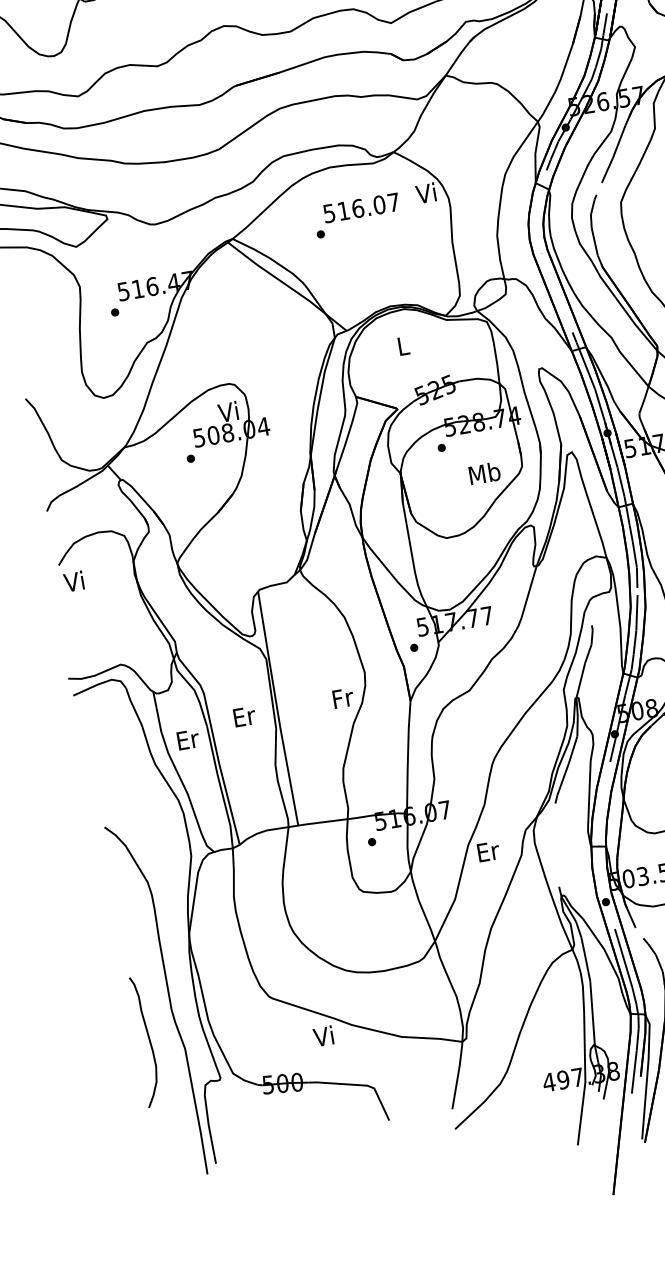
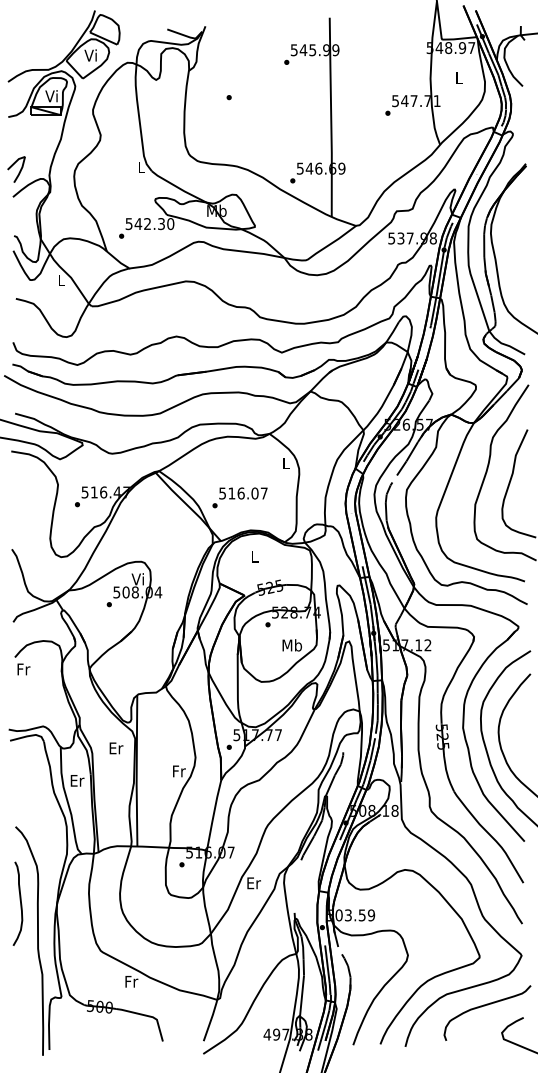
text: (426, 193) -> (285, 463), Vi -> L
text: (356, 215) -> (239, 497), moved
text: (75, 581) -> (23, 669), Vi -> Fr
text: (244, 716) -> (116, 748), moved
text: (324, 1036) -> (131, 981), Vi -> Fr
curve: (148, 1040) -> (20, 903), moved

